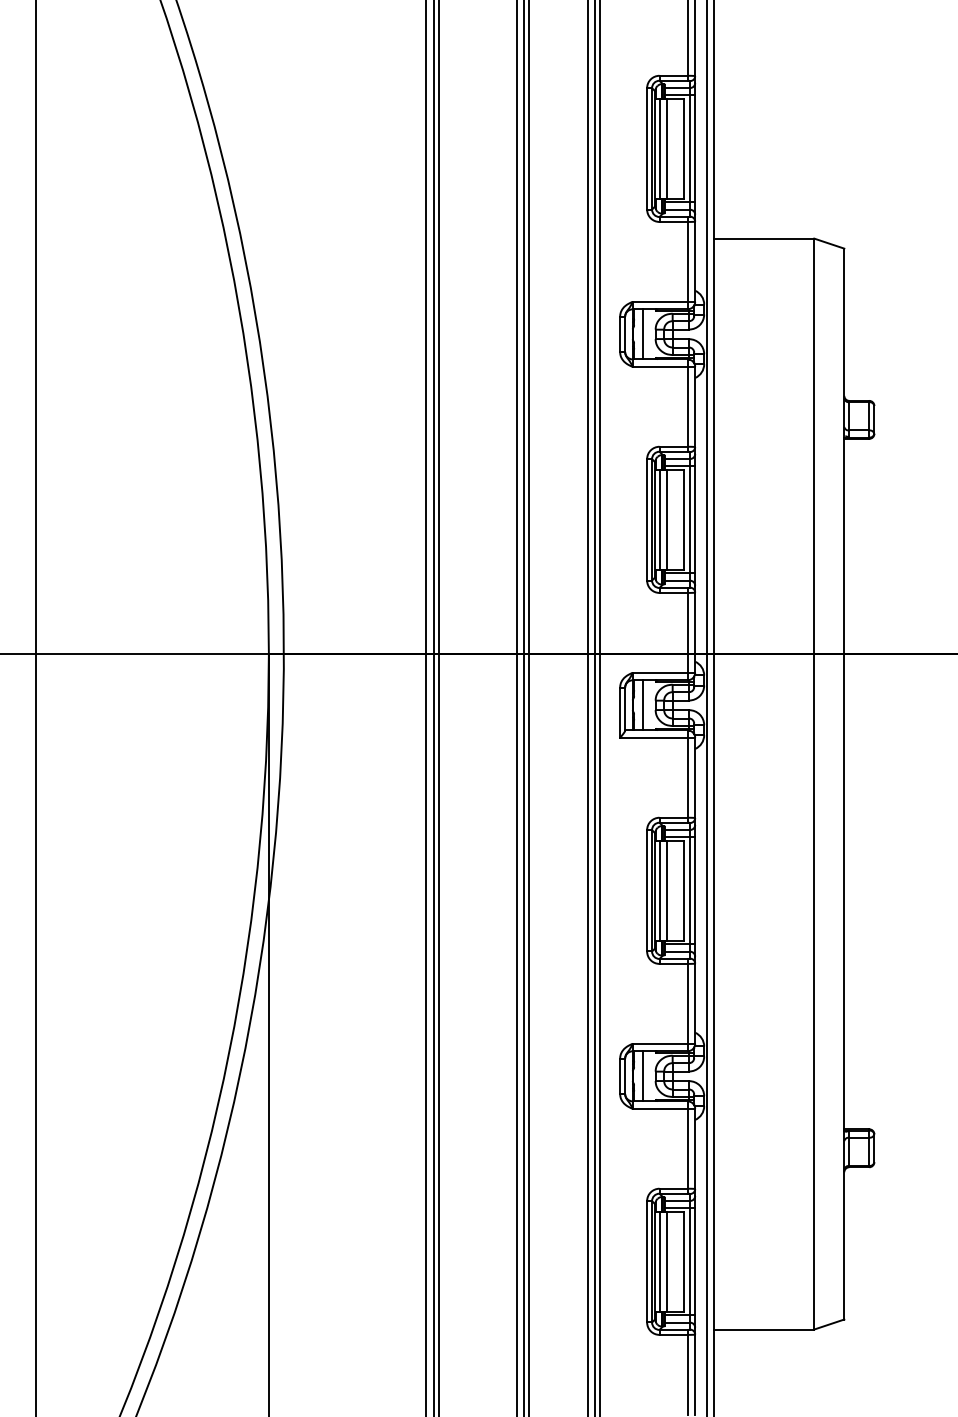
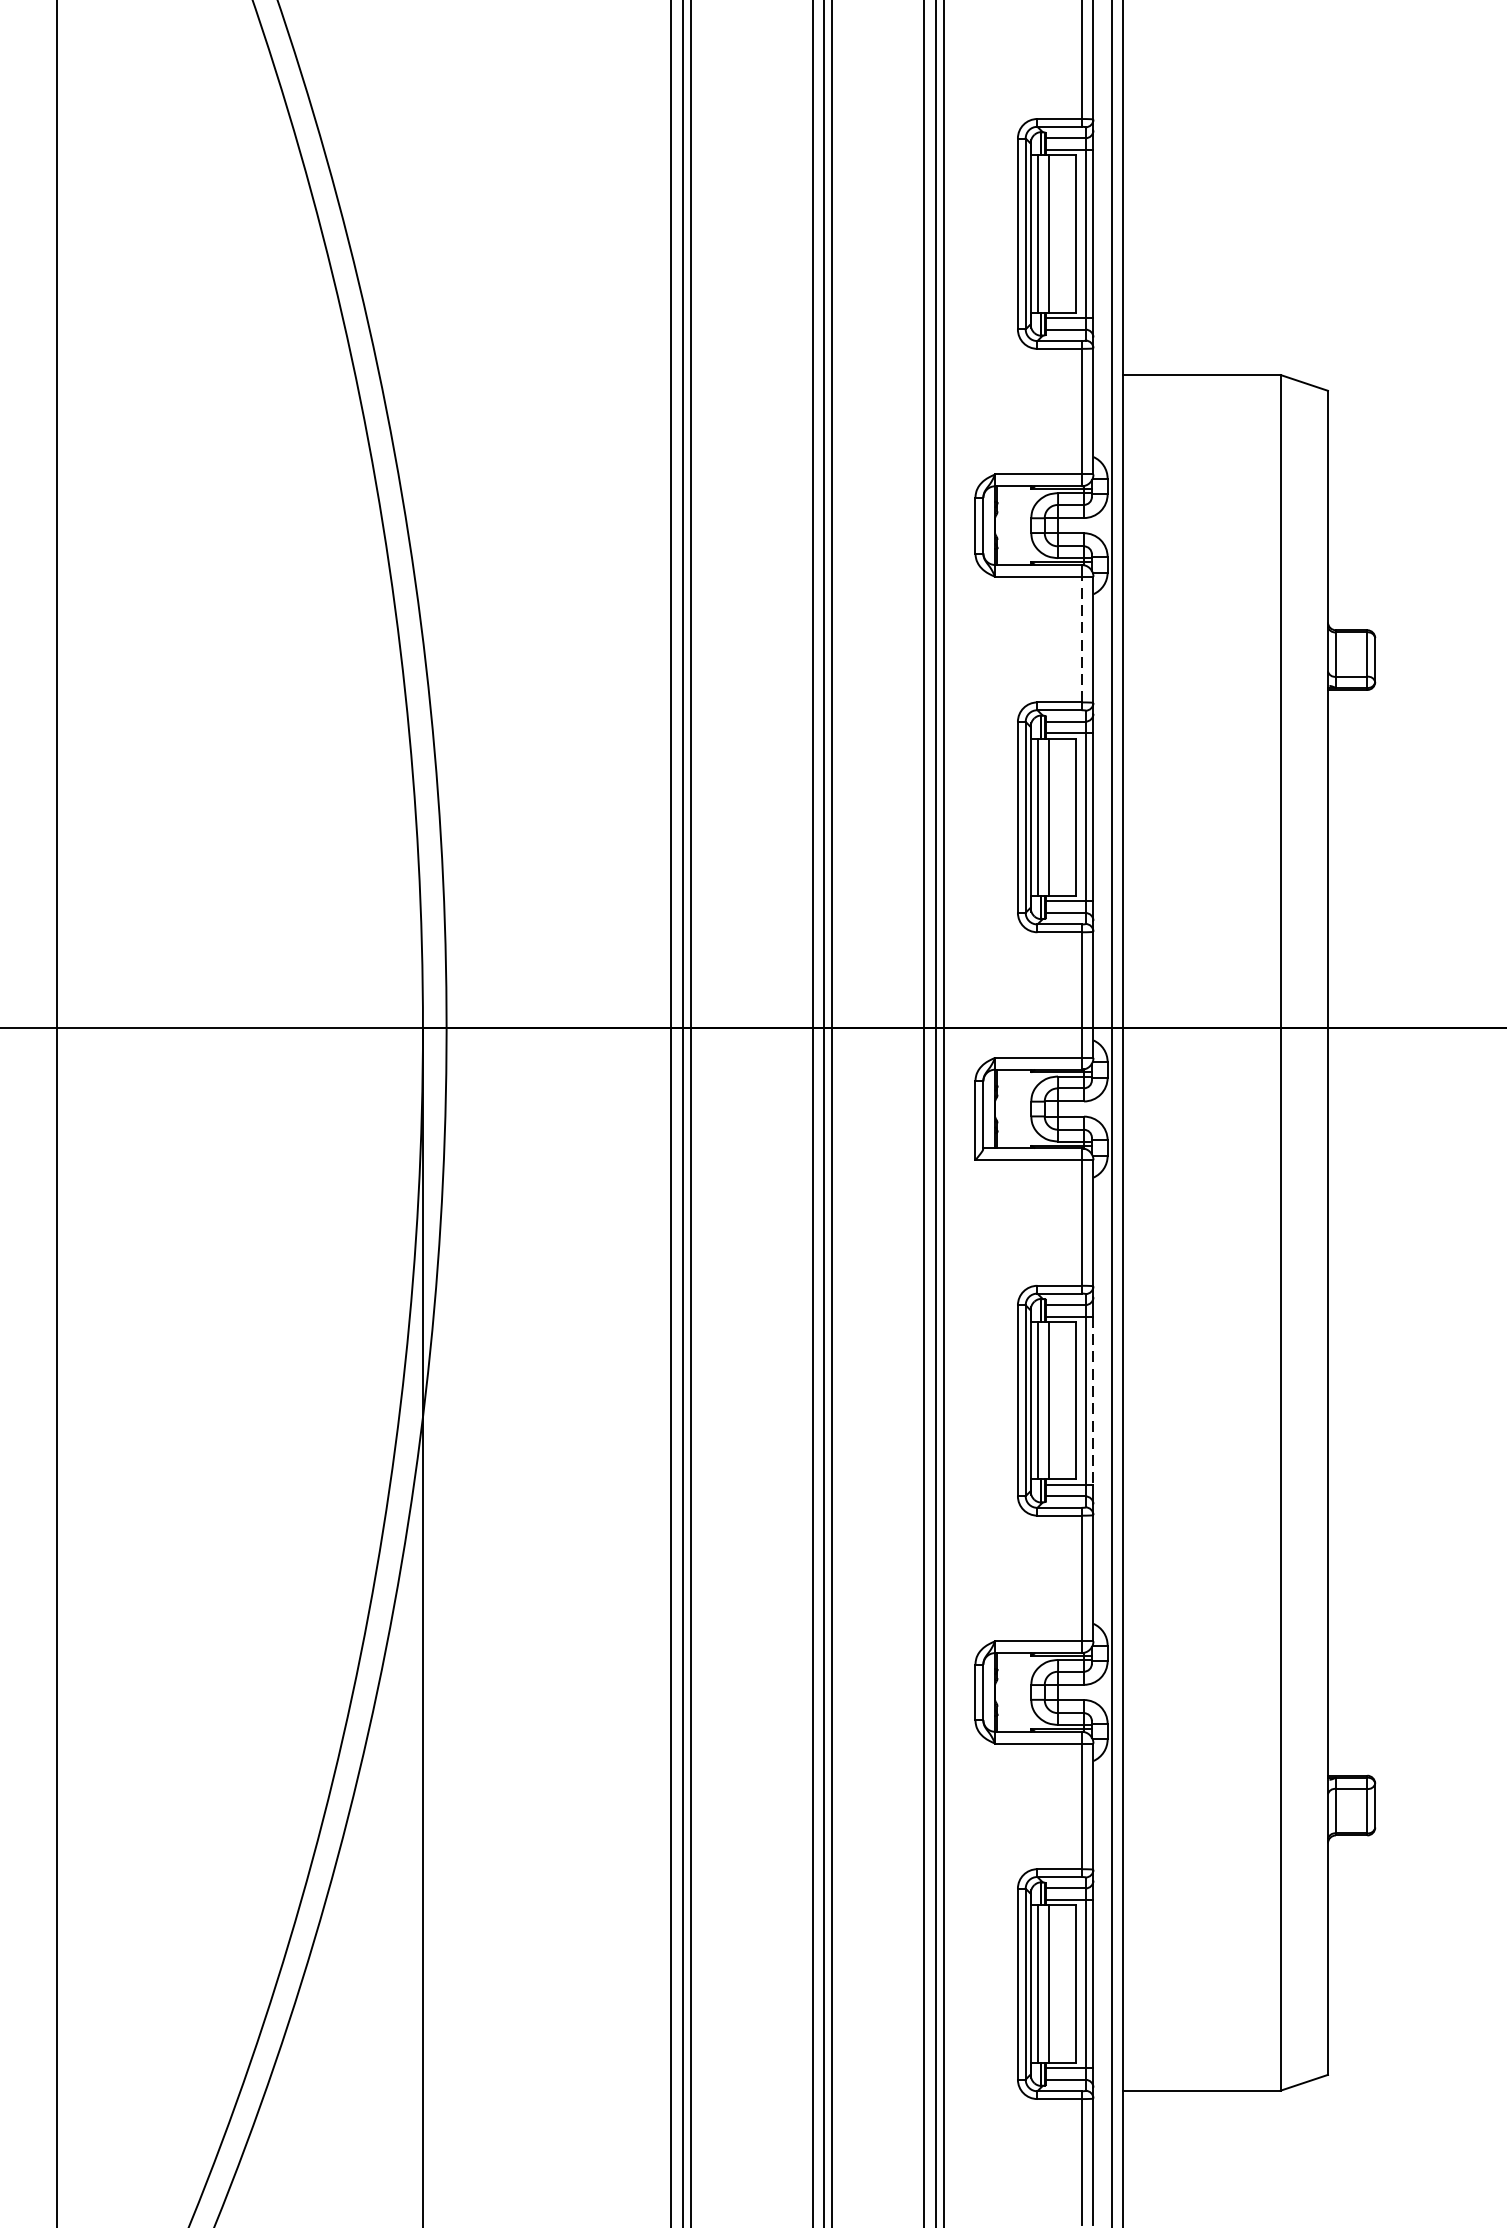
line: (642, 334) -> (1010, 525), removed
line: (687, 406) -> (1081, 639), solid -> dashed
line: (642, 705) -> (1010, 1109), removed
line: (695, 891) -> (1093, 1401), solid -> dashed
line: (642, 1076) -> (1010, 1692), removed

